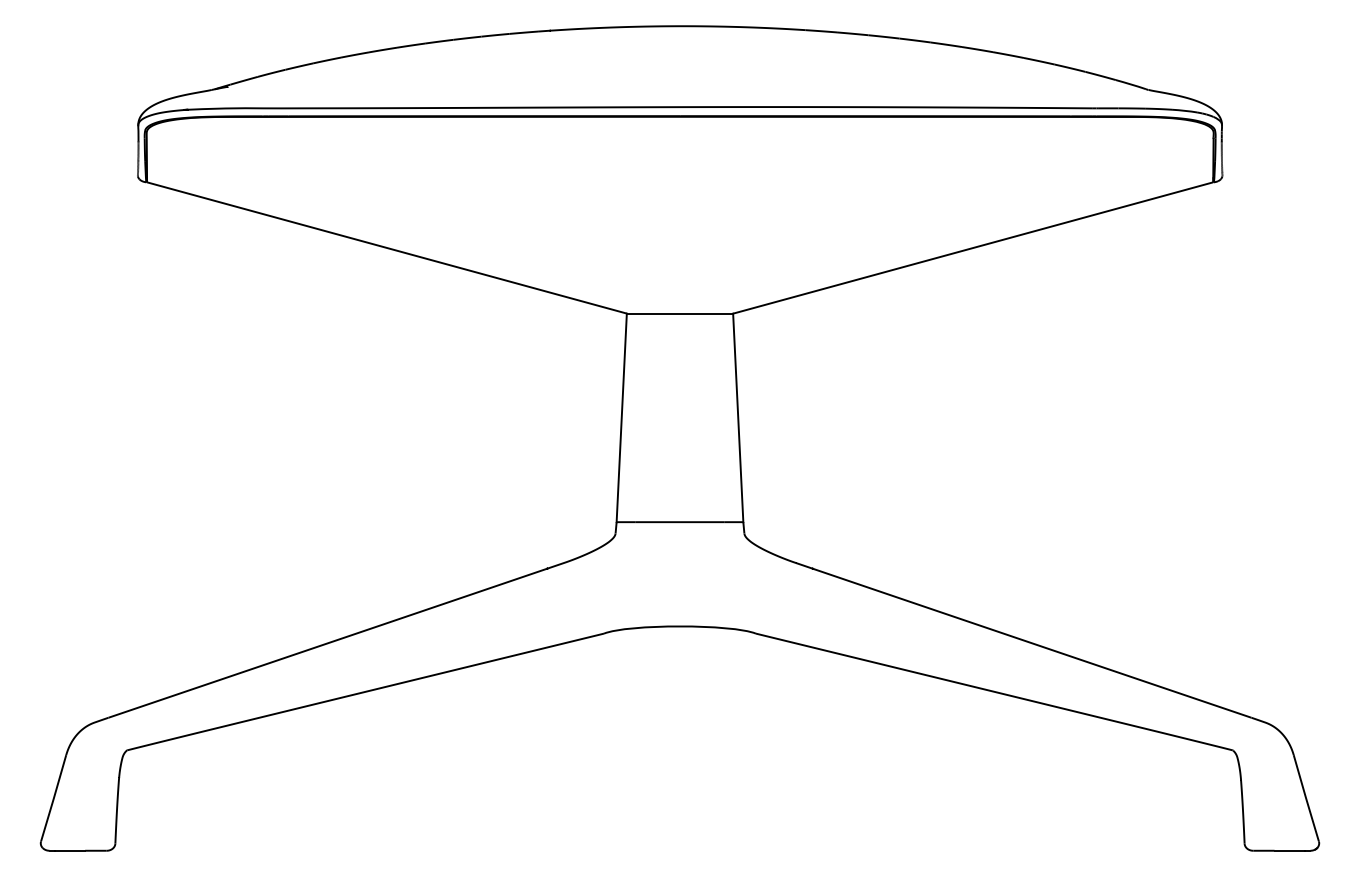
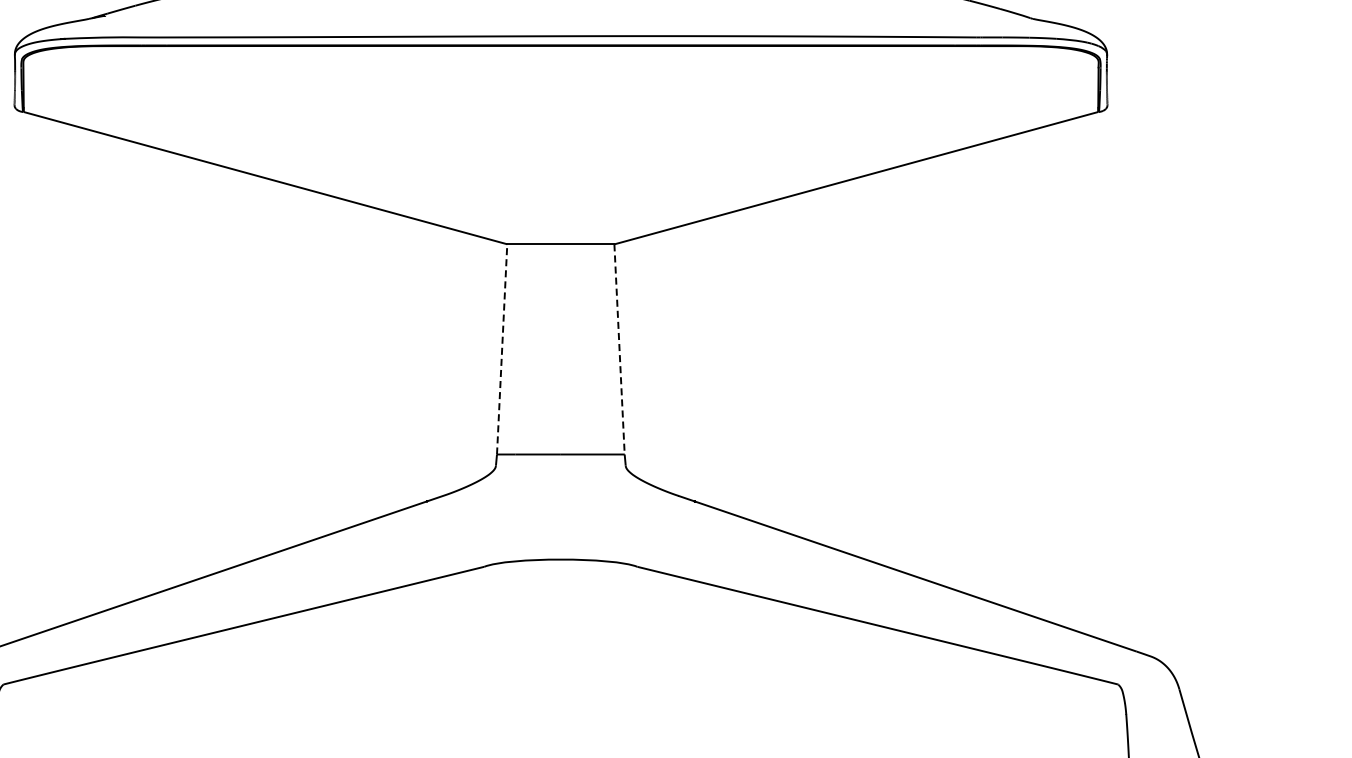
line: (621, 417) -> (501, 349), solid -> dashed
line: (738, 418) -> (619, 350), solid -> dashed

